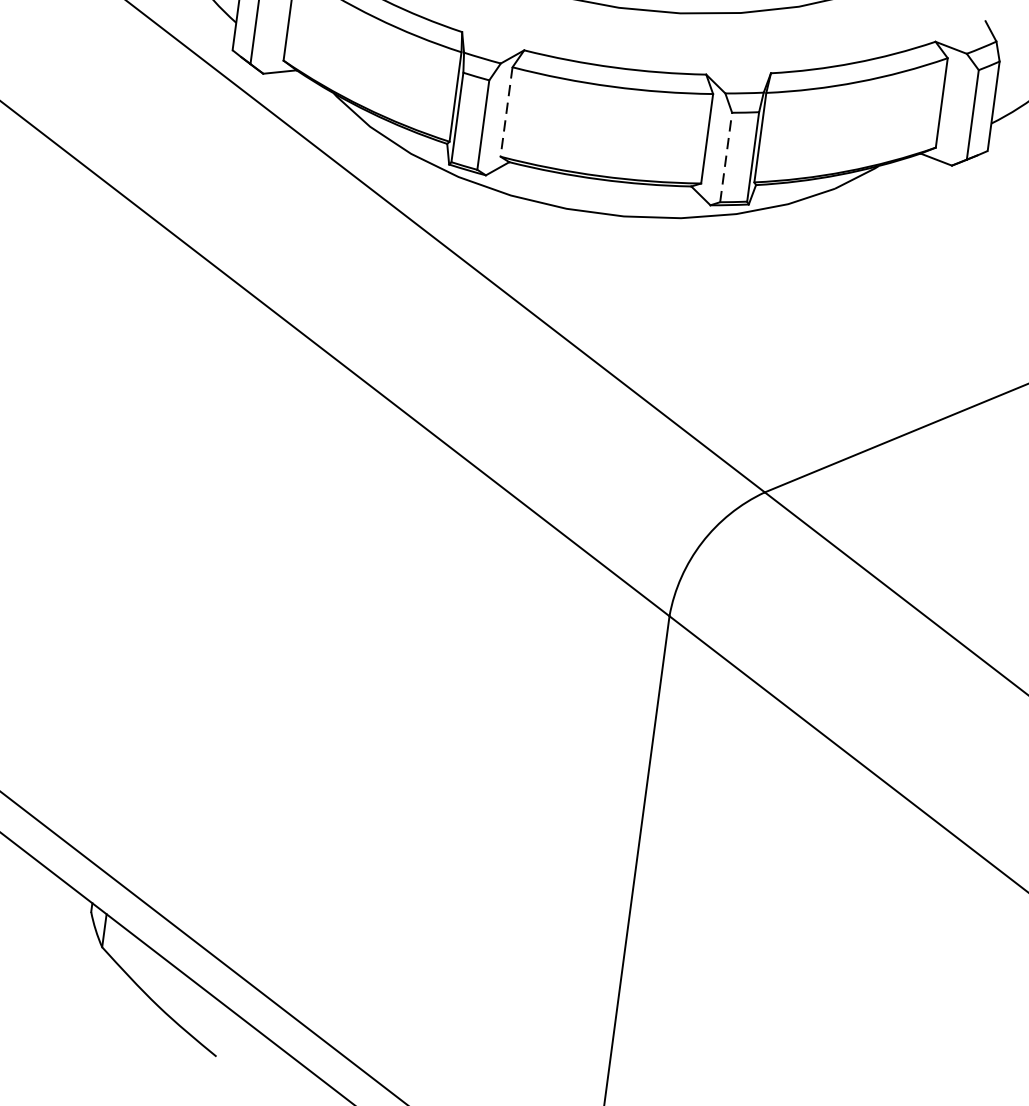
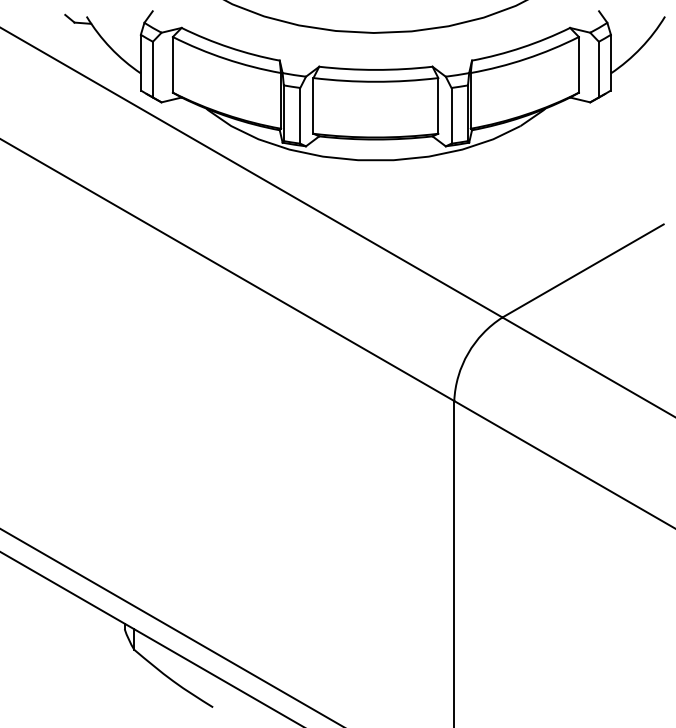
line: (506, 111) -> (313, 105), dashed -> solid
line: (726, 156) -> (451, 115), dashed -> solid

